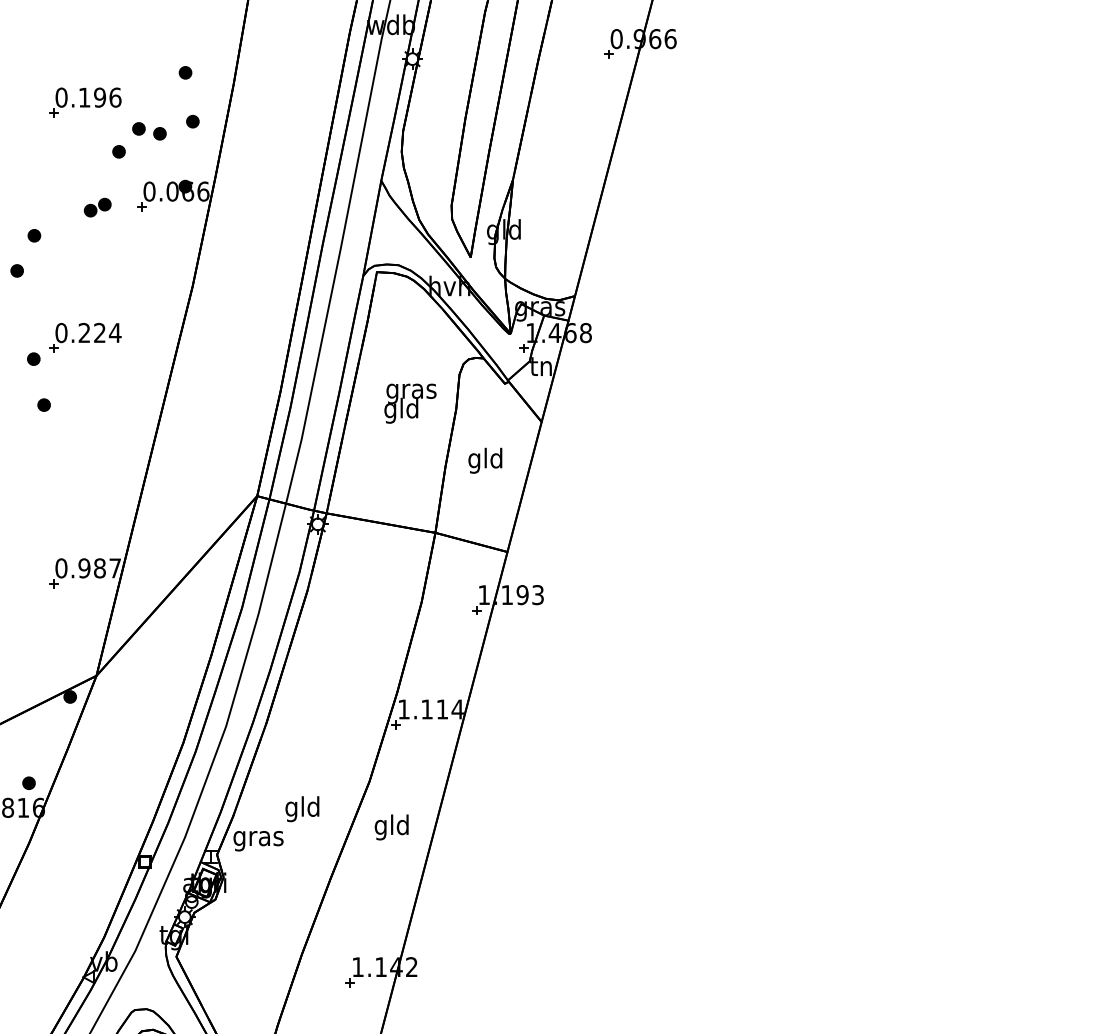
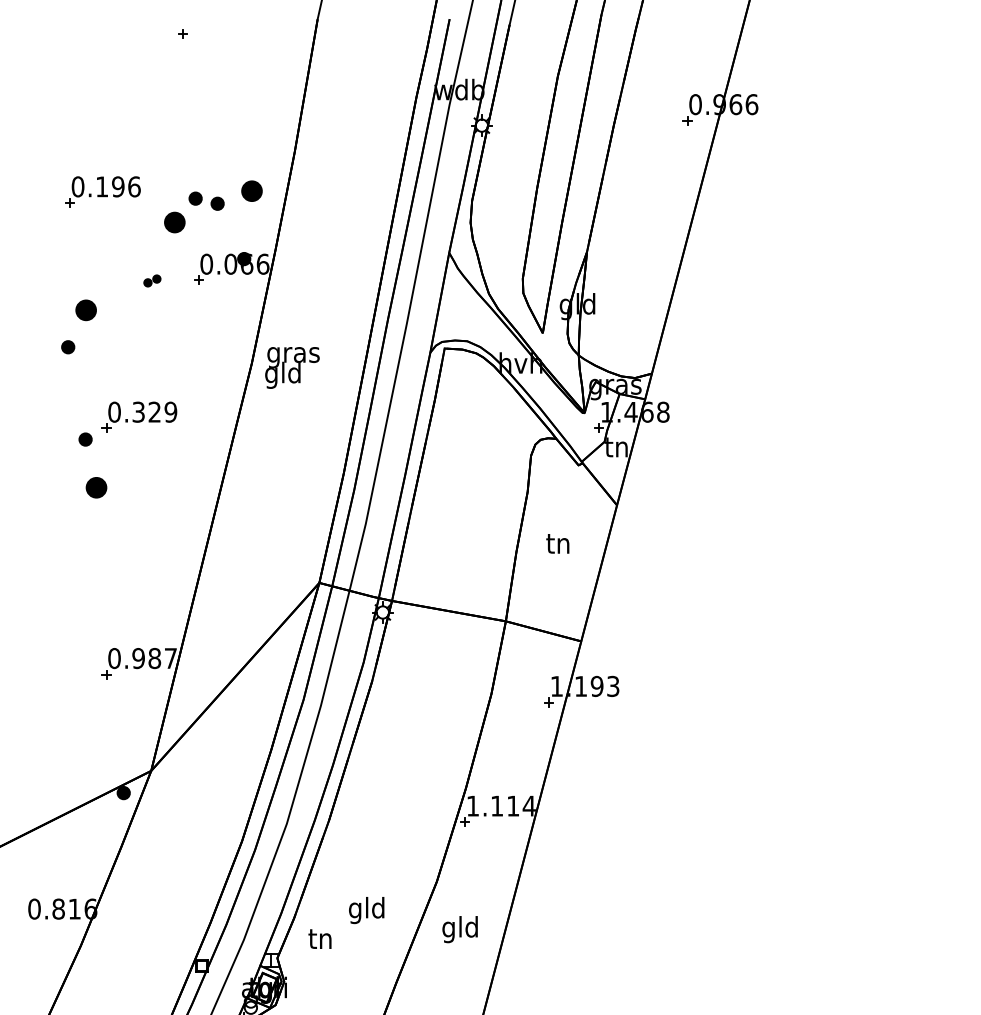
part: (185, 72) -> (244, 139), removed
part: (85, 102) -> (103, 191), moved
part: (192, 121) -> (251, 190), size x1.6
part: (118, 151) -> (174, 222), size x1.6
part: (97, 207) -> (152, 280), size x0.6
part: (34, 235) -> (86, 310), size x1.6
text: (99, 333) -> (154, 412), 0.224 -> 0.329
text: (410, 403) -> (292, 367), moved
part: (43, 404) -> (95, 487), size x1.6
text: (485, 460) -> (558, 545), gld -> tn
part: (28, 782) -> (80, 882), removed
text: (258, 839) -> (320, 942), gras -> tn

